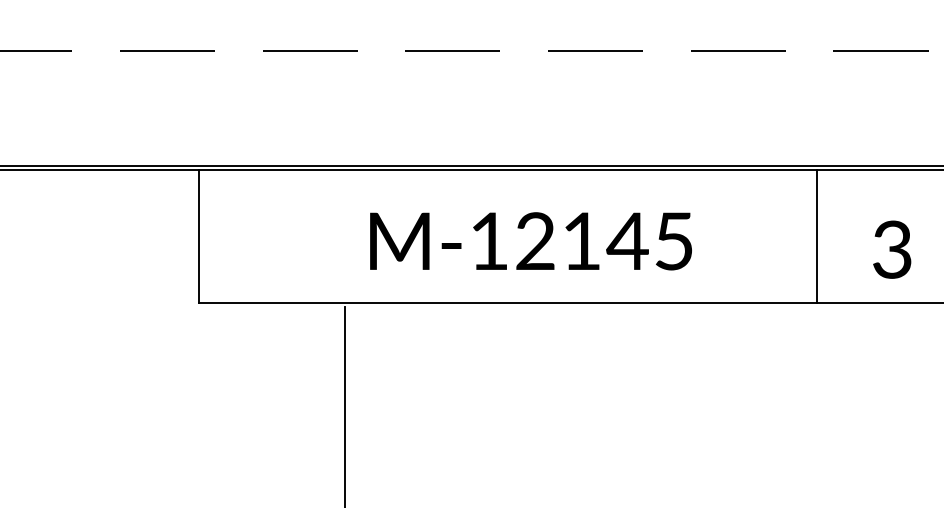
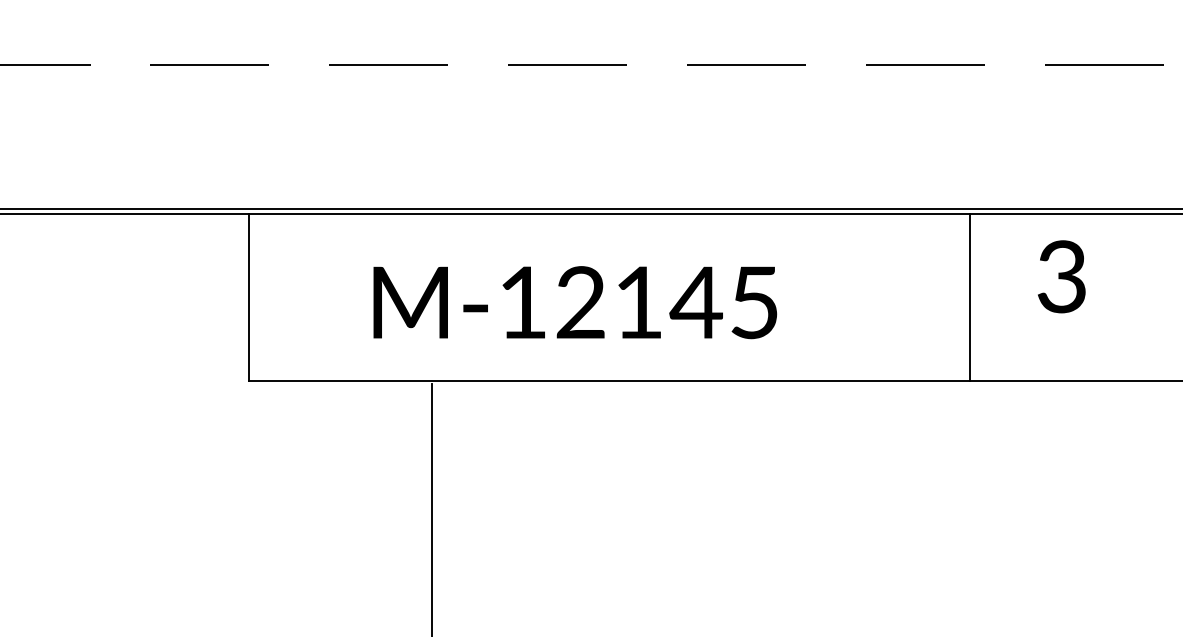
line: (817, 236) -> (970, 296), moved
text: (530, 241) -> (574, 302), moved
text: (892, 249) -> (1062, 276), moved

